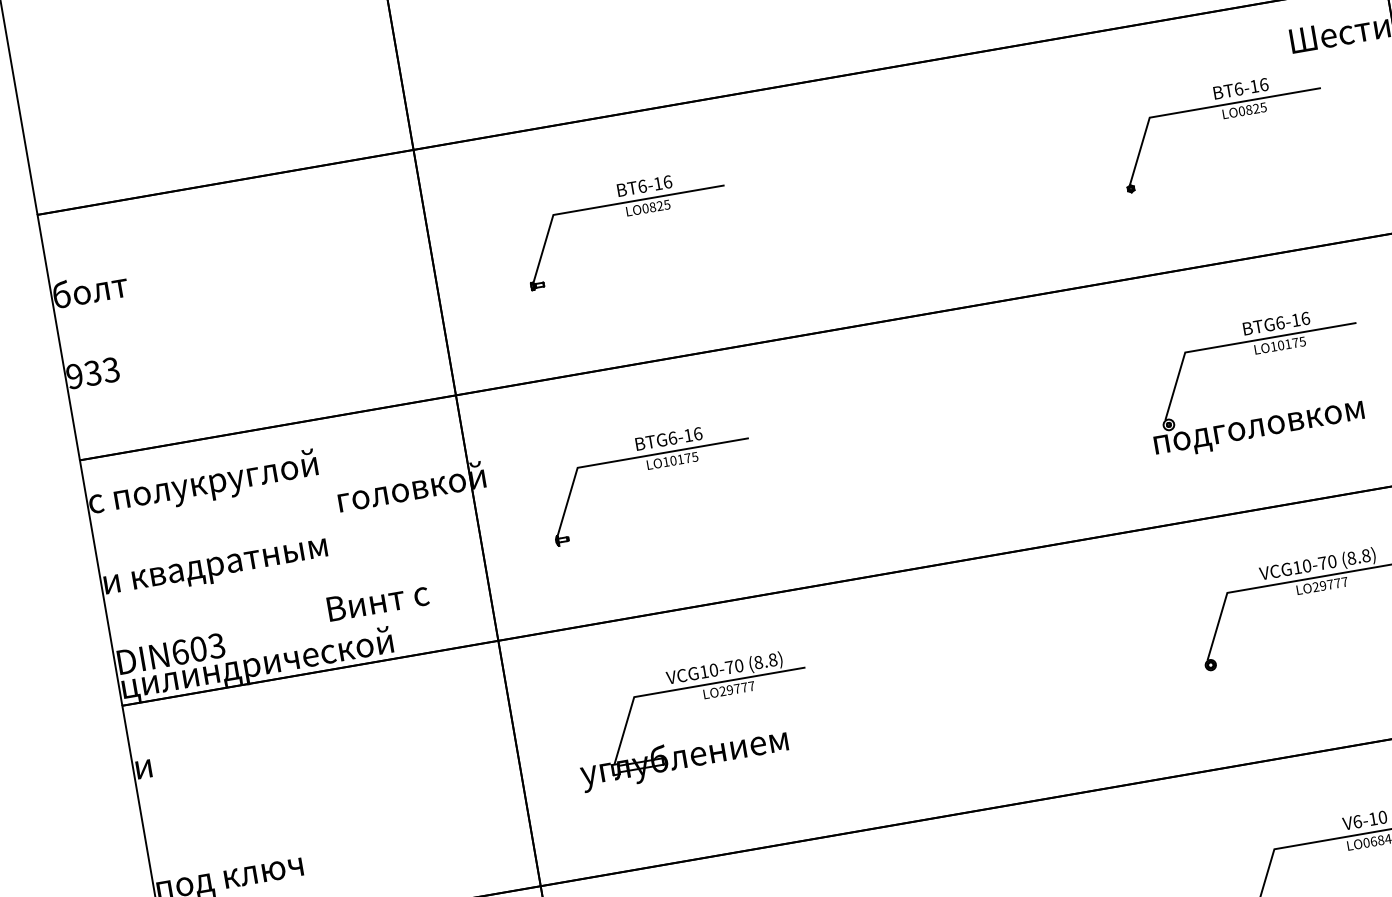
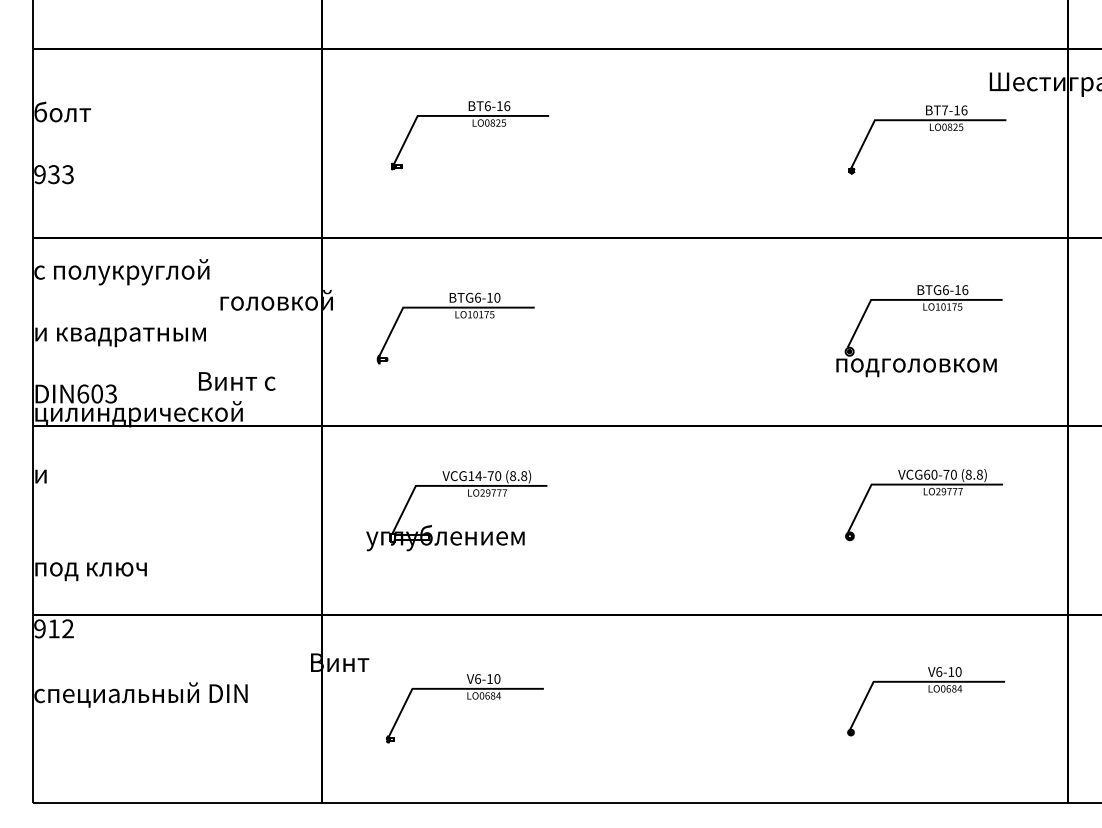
text: (1239, 89) -> (945, 110), BT6-16 -> BT7-16
text: (698, 433) -> (497, 297), BTG6-16 -> BTG6-10
text: (1297, 567) -> (927, 474), VCG10-70 -> VCG60-70
text: (713, 670) -> (478, 476), VCG10-70 -> VCG14-70

